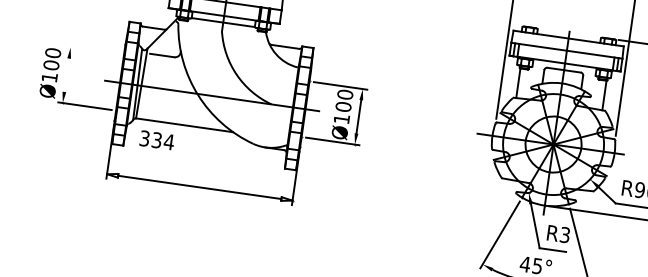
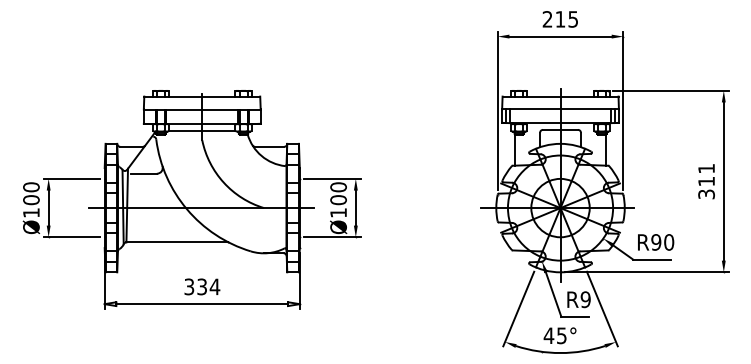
line: (92, 50) -> (71, 178), added
line: (66, 74) -> (48, 207), added
text: (157, 139) -> (202, 286), moved
text: (564, 234) -> (585, 299), R3 -> R9

